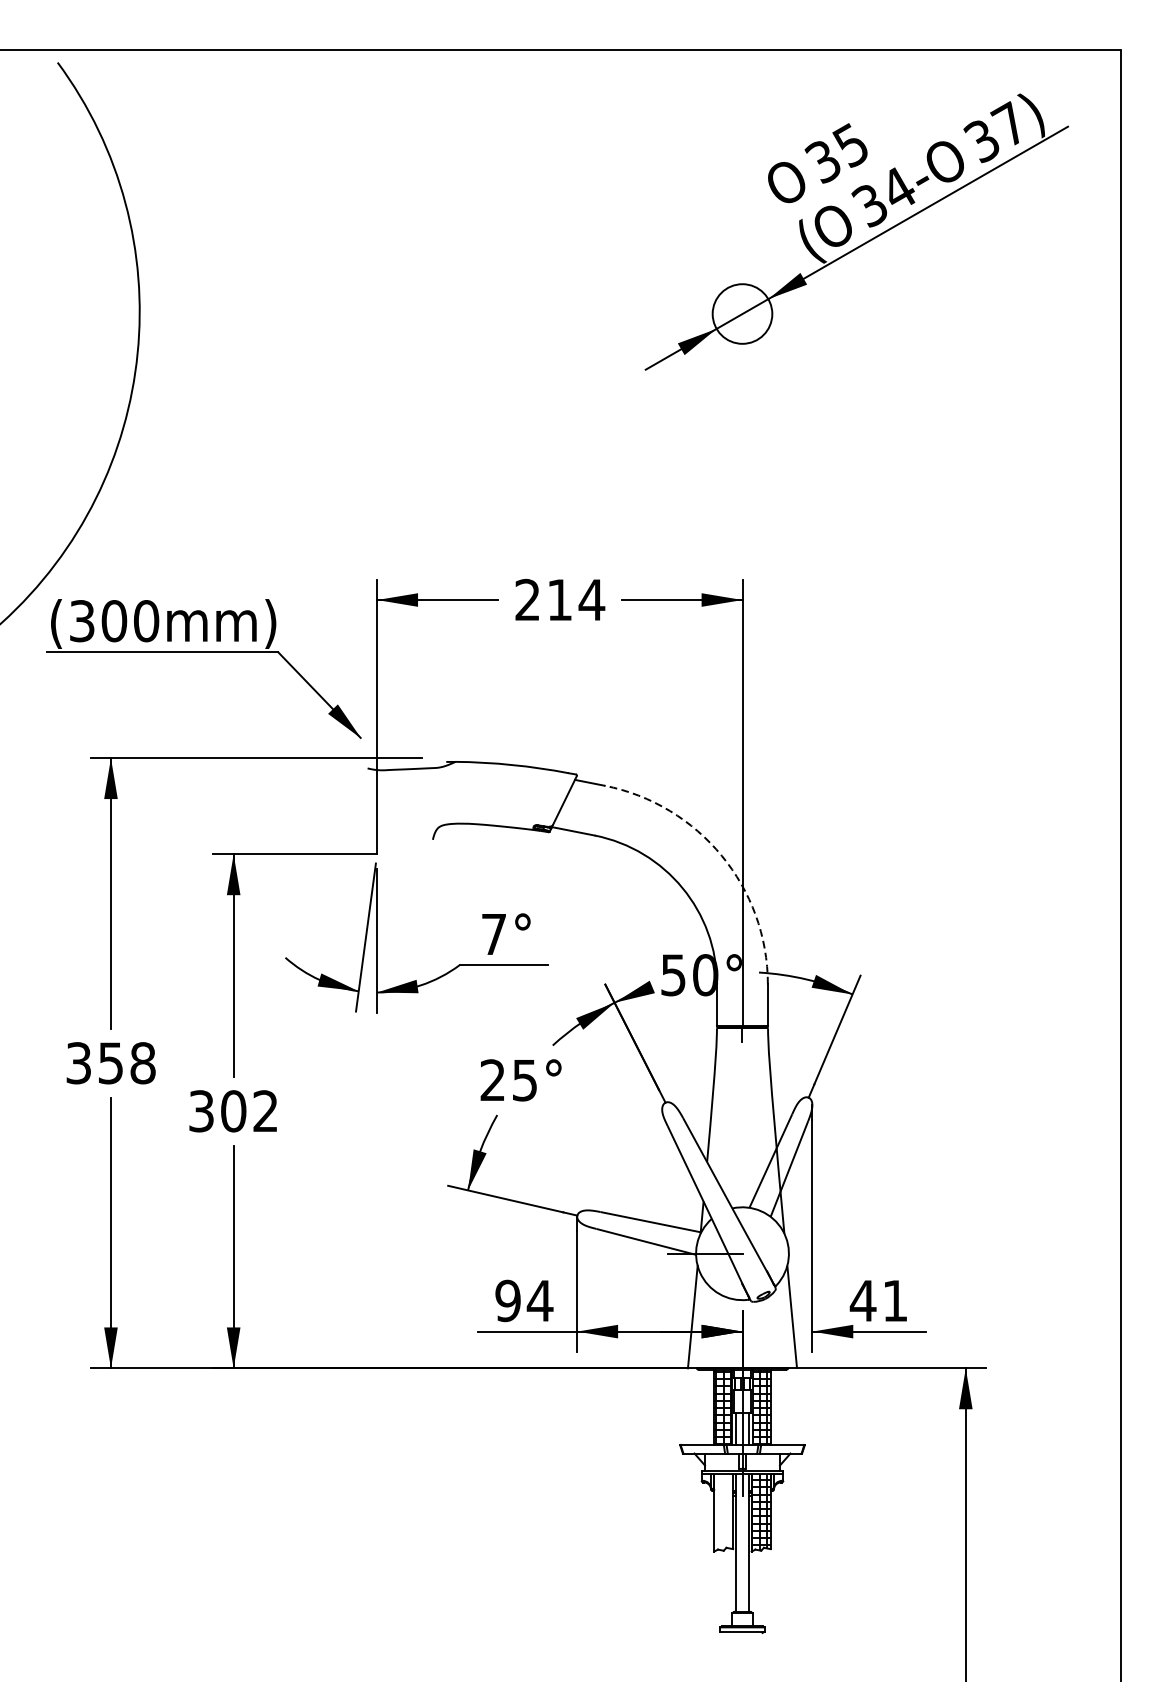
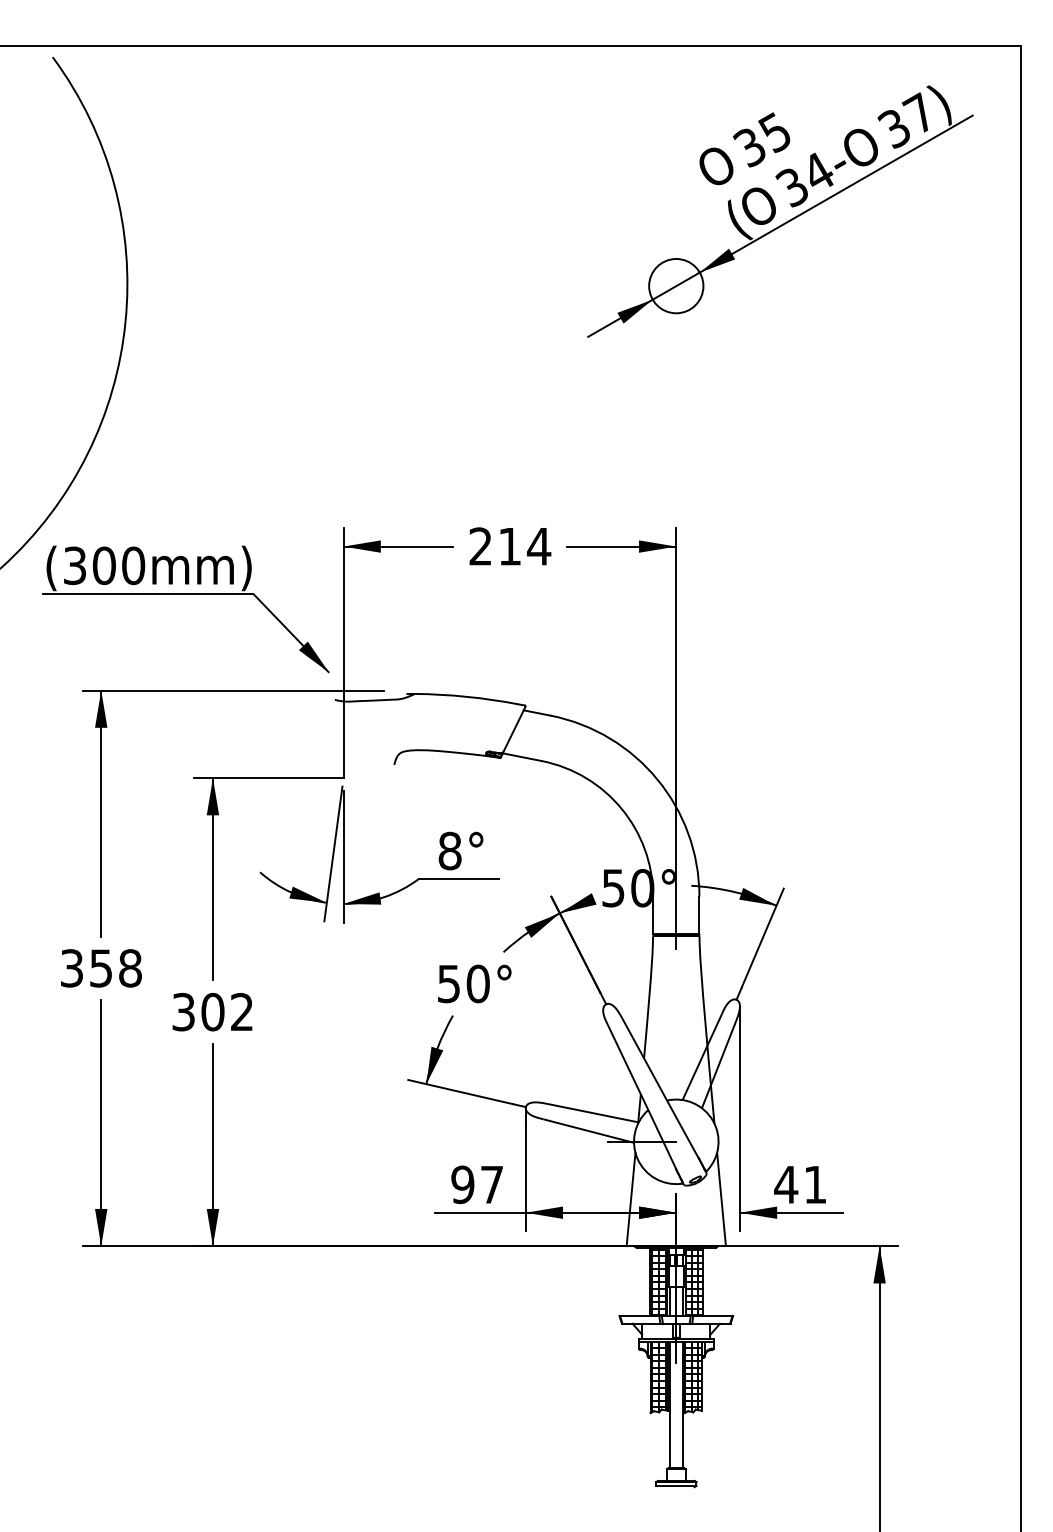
arc: (721, 855) -> (657, 779), dashed -> solid
text: (493, 933) -> (449, 850), 7° -> 8°
text: (508, 1079) -> (463, 983), 25° -> 50°
text: (539, 1300) -> (491, 1184), 94 -> 97
hatch: (722, 1512) -> (658, 1377), added

